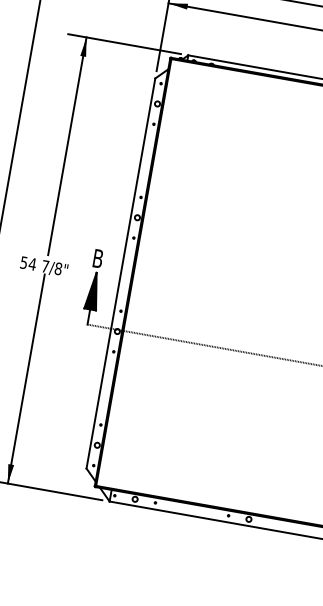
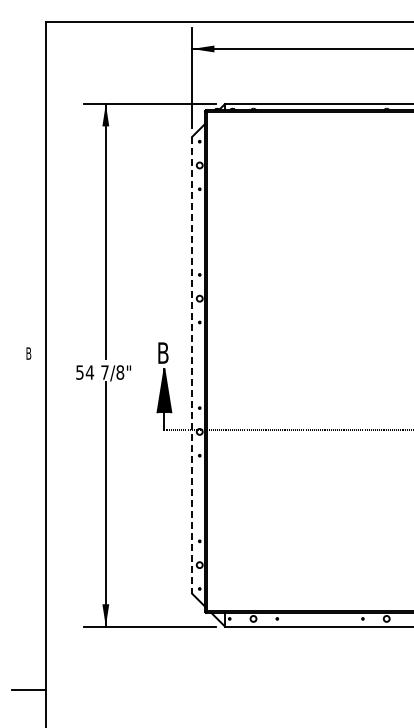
line: (121, 273) -> (192, 365), solid -> dashed

